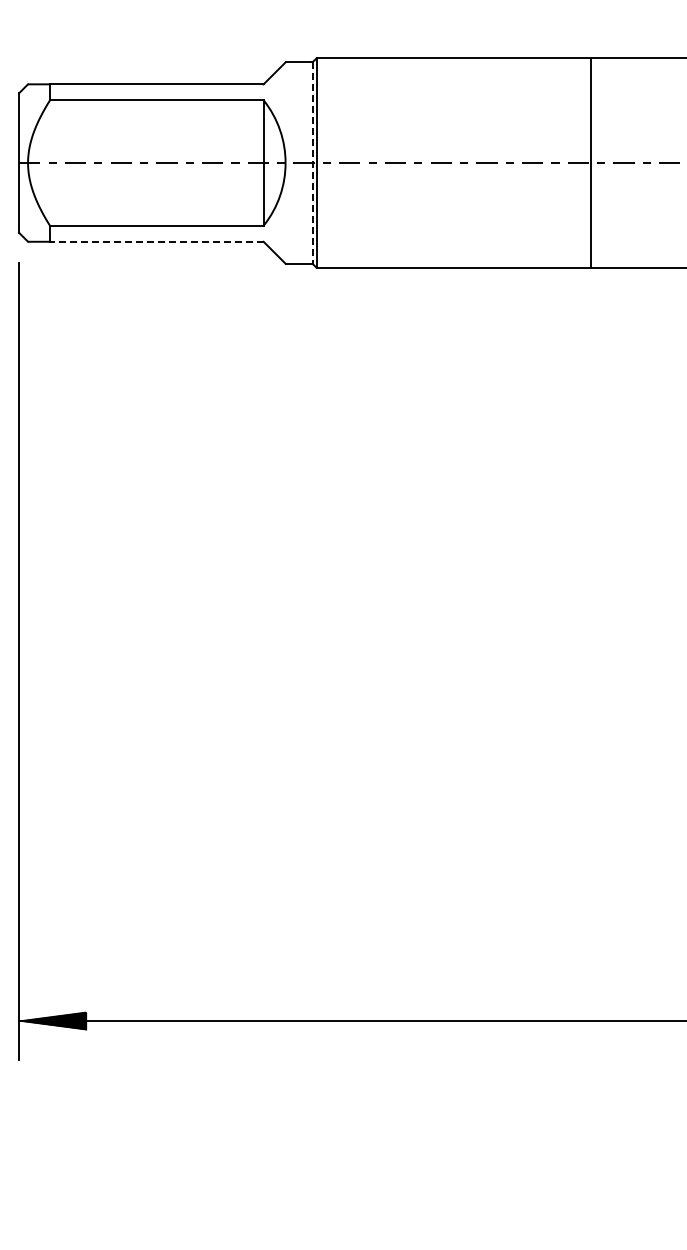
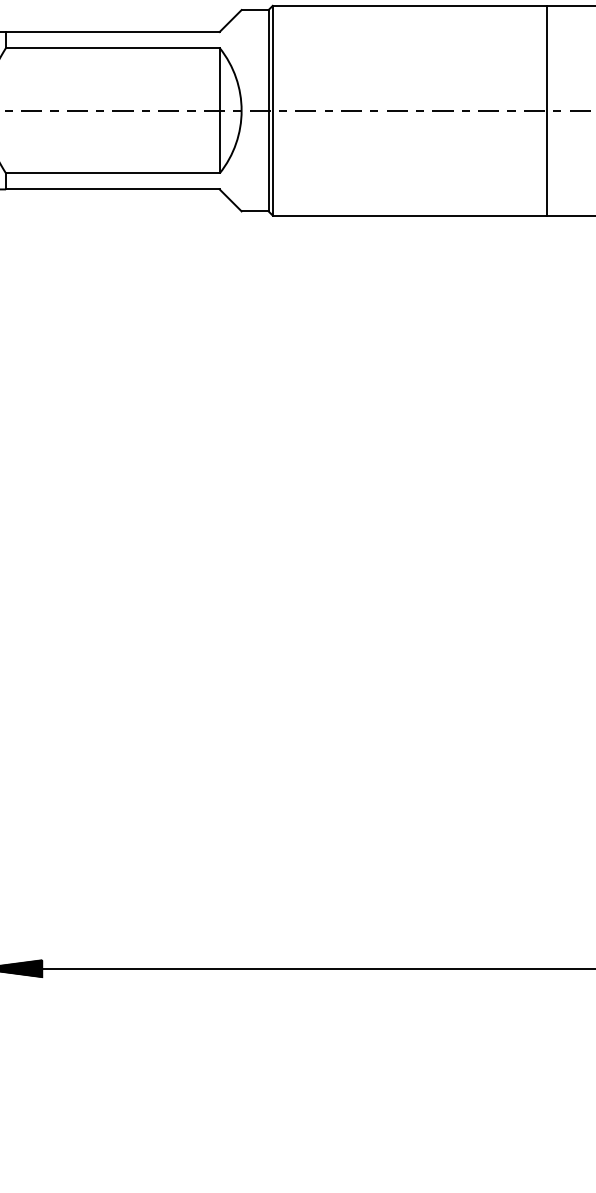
line: (312, 163) -> (268, 111), dashed -> solid
line: (156, 241) -> (112, 189), dashed -> solid

